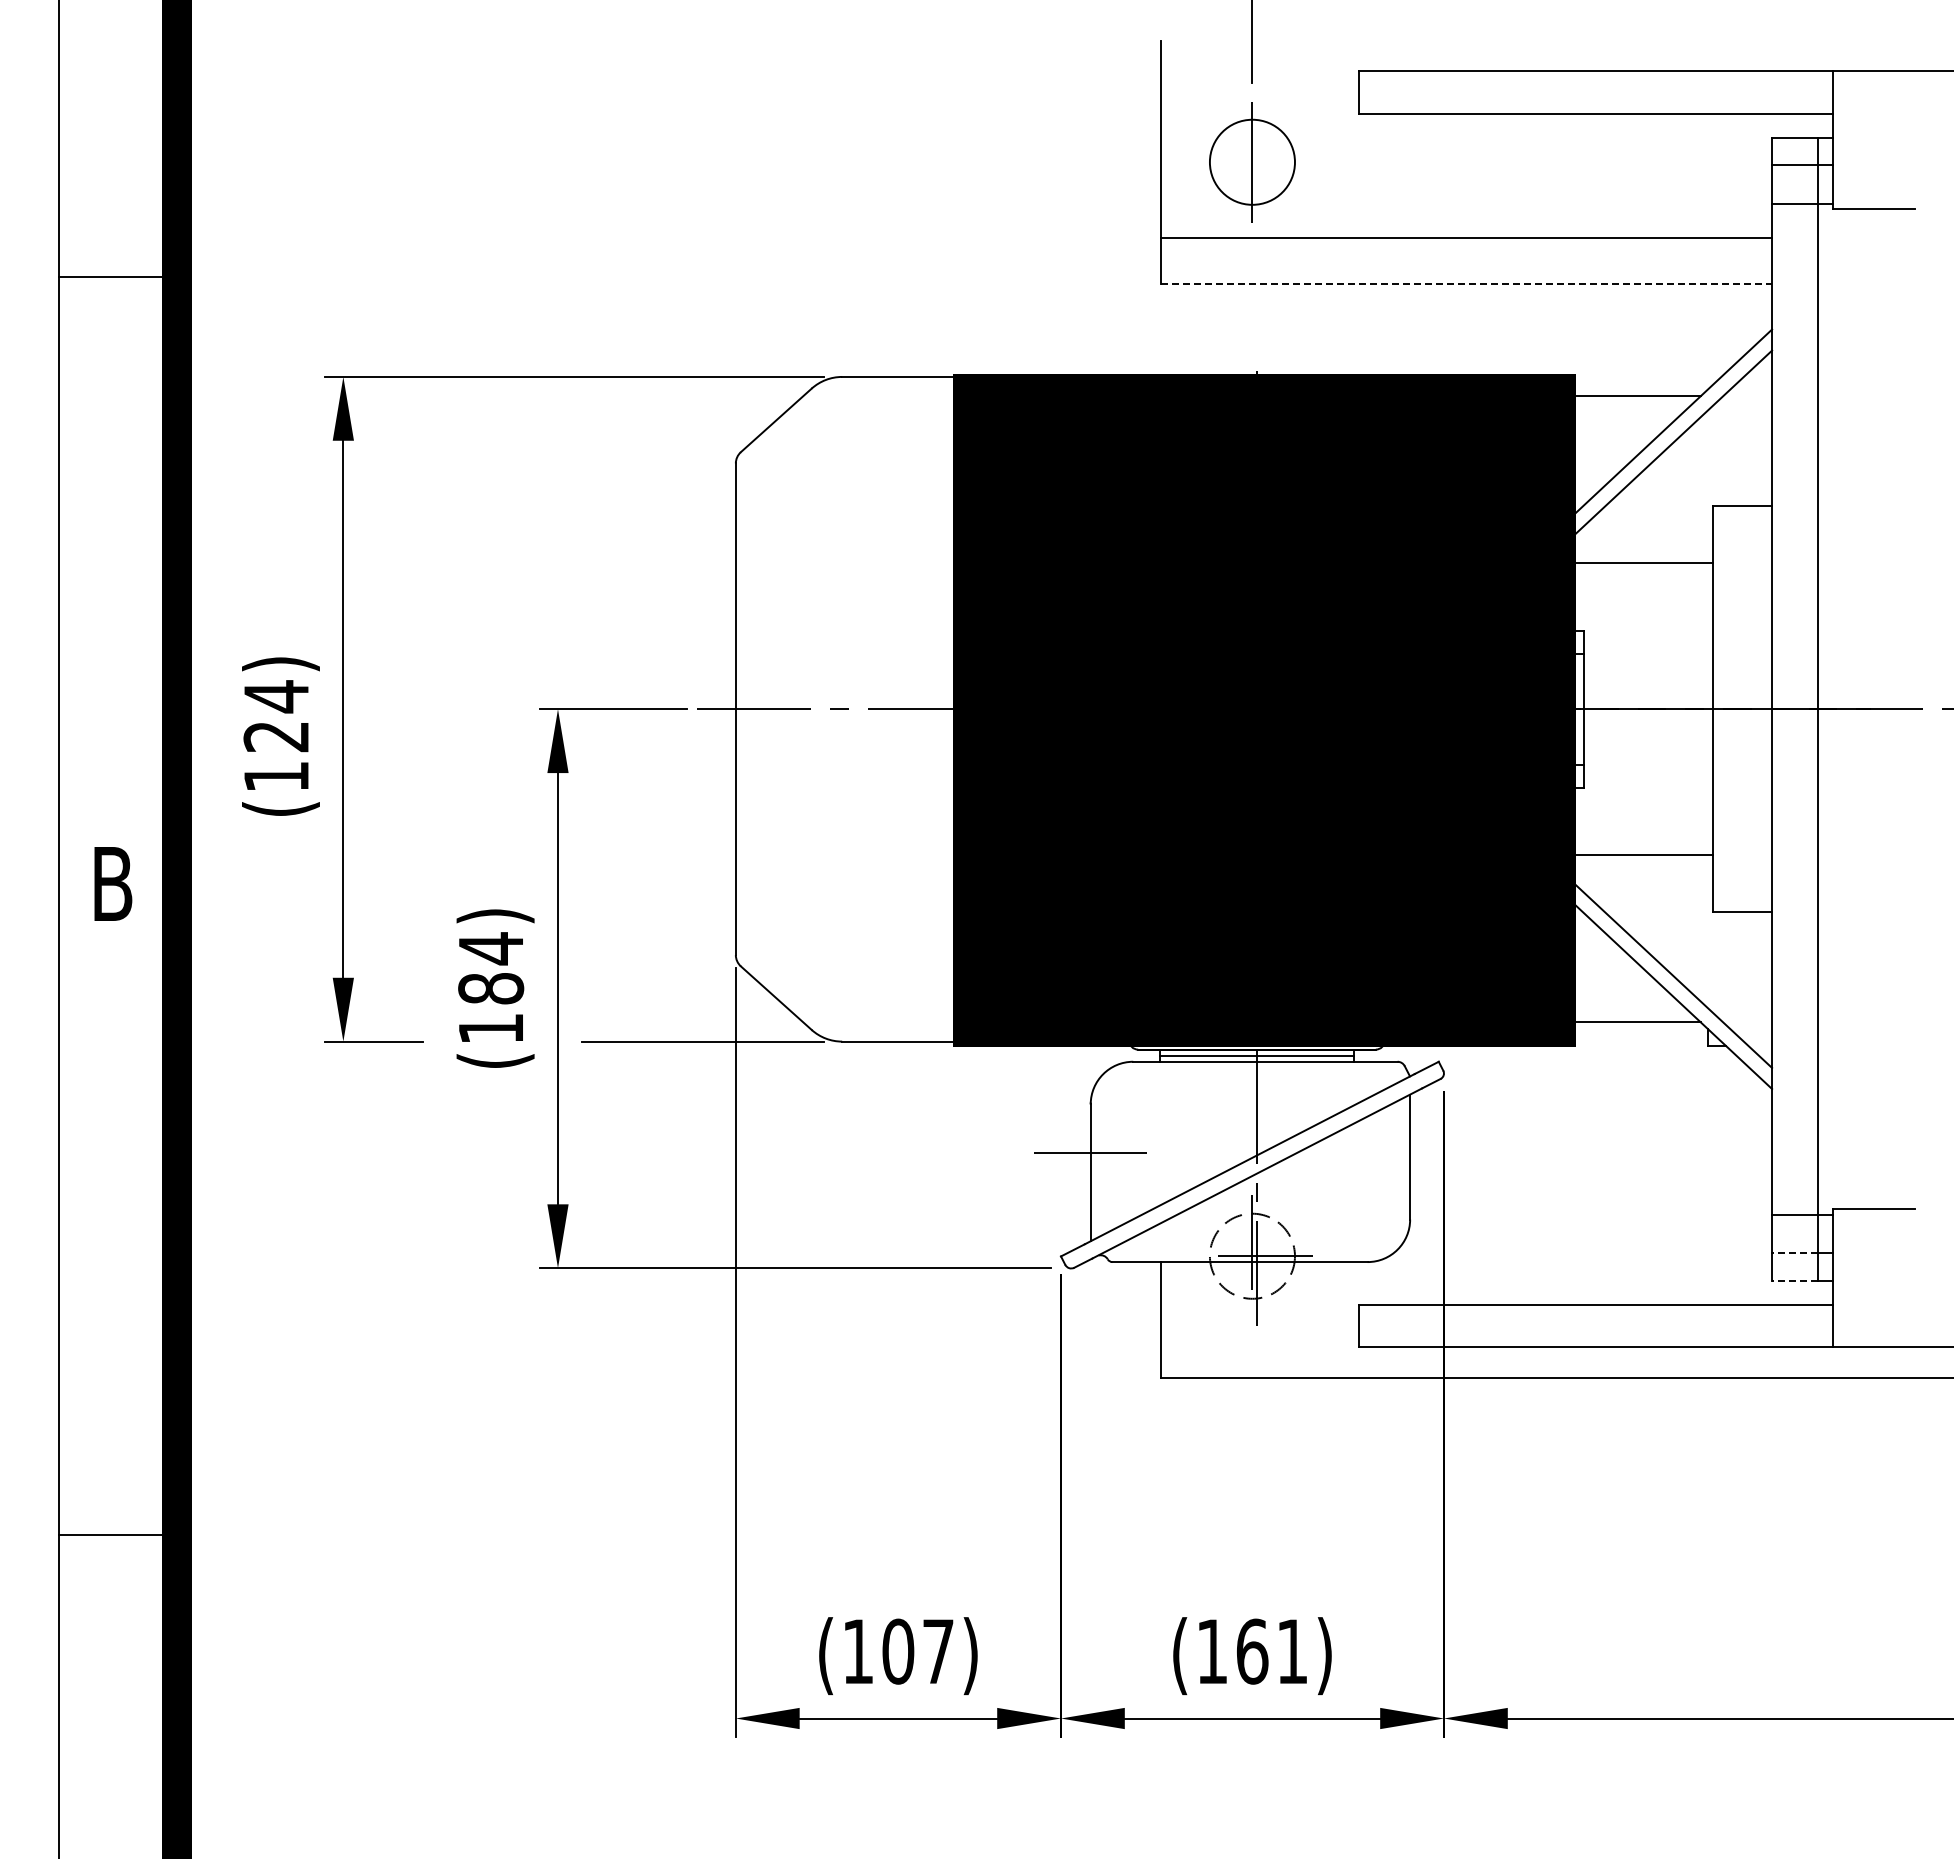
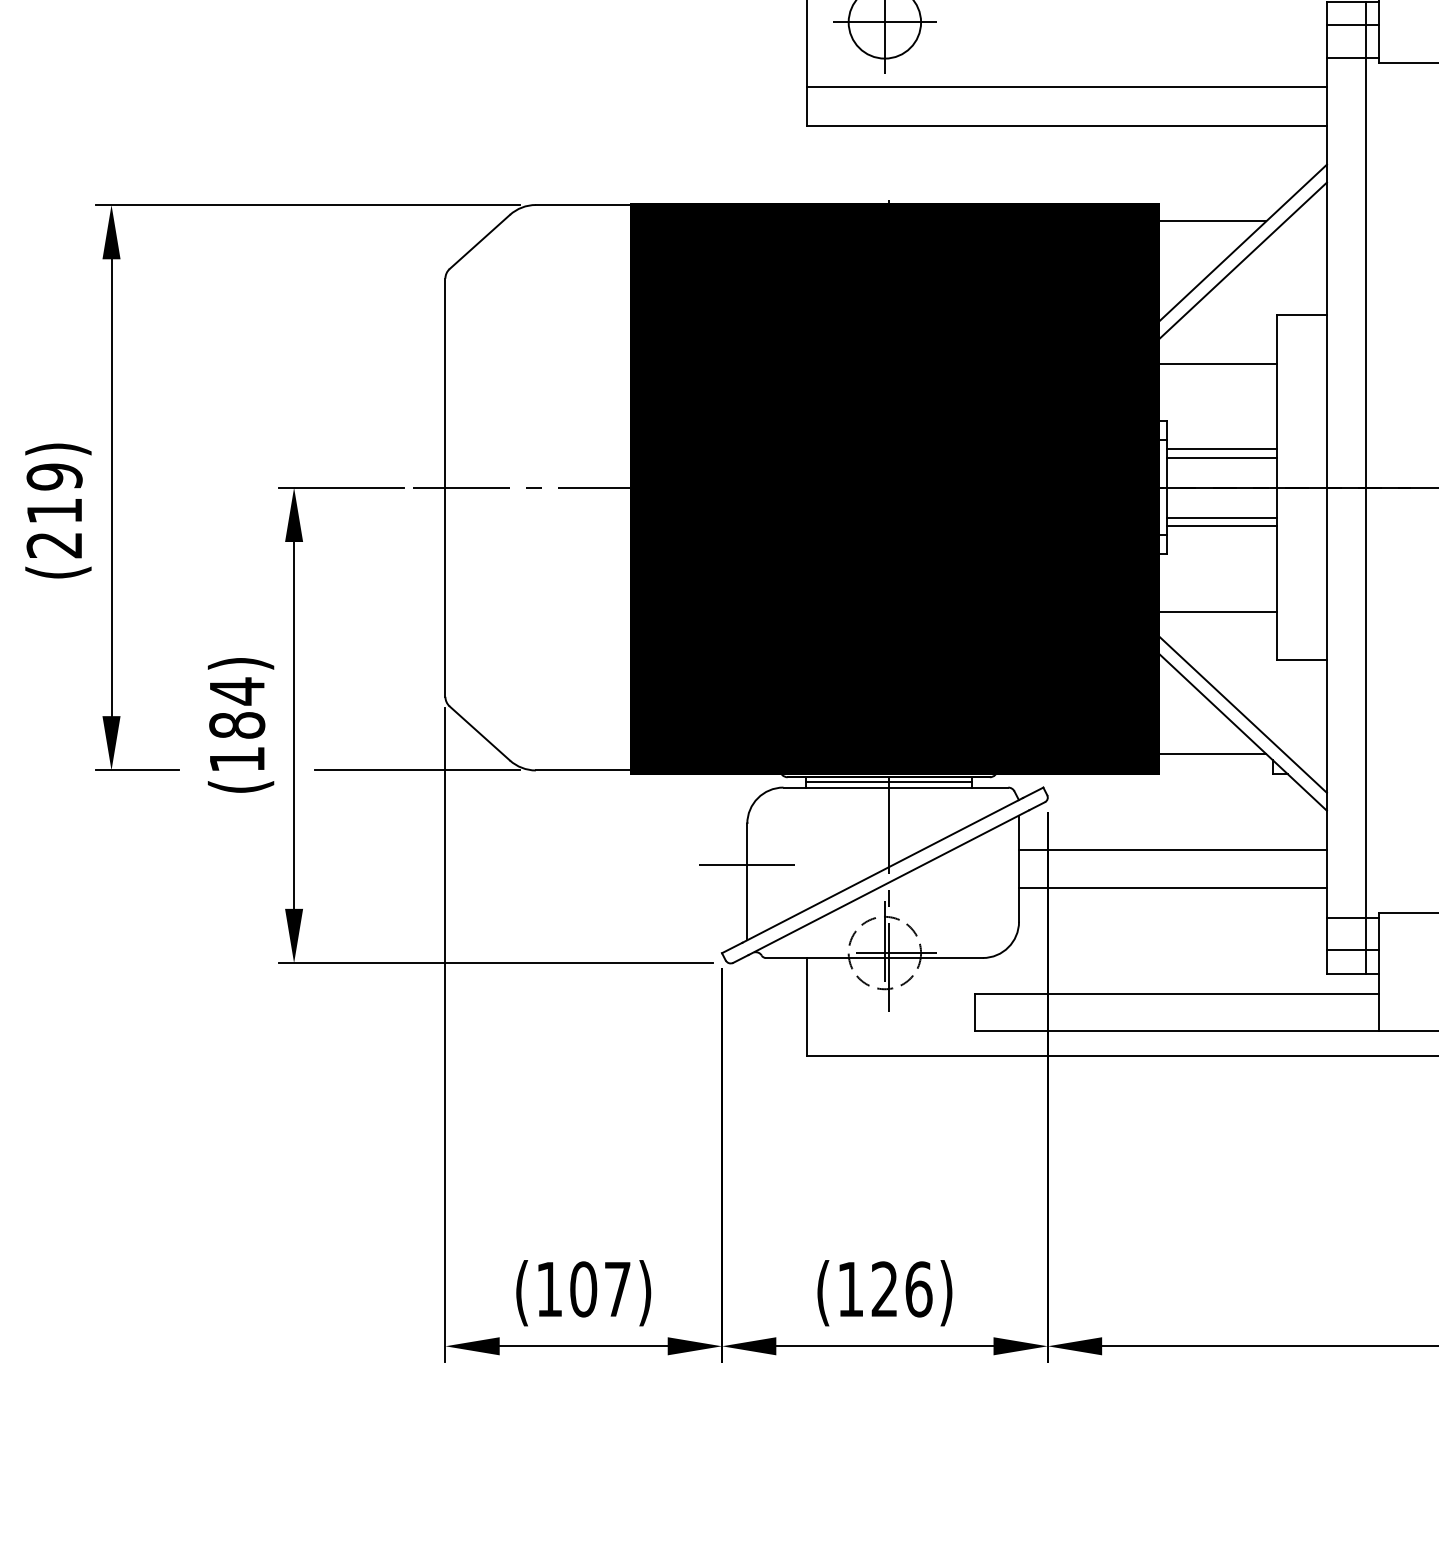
line: (1252, 162) -> (884, 22), added
line: (1467, 283) -> (1067, 125), dashed -> solid
line: (1647, 664) -> (1220, 449), added
line: (1647, 673) -> (1220, 457), added
text: (276, 736) -> (54, 510), (124) -> (219)
line: (1647, 744) -> (1220, 517), added
line: (1647, 754) -> (1220, 526), added
line: (1591, 1134) -> (1173, 849), added
line: (1591, 1180) -> (1173, 888), added
line: (1794, 1253) -> (1346, 950), dashed -> solid
line: (1794, 1280) -> (1346, 973), dashed -> solid
text: (1272, 1651) -> (901, 1289), (161) -> (126)

